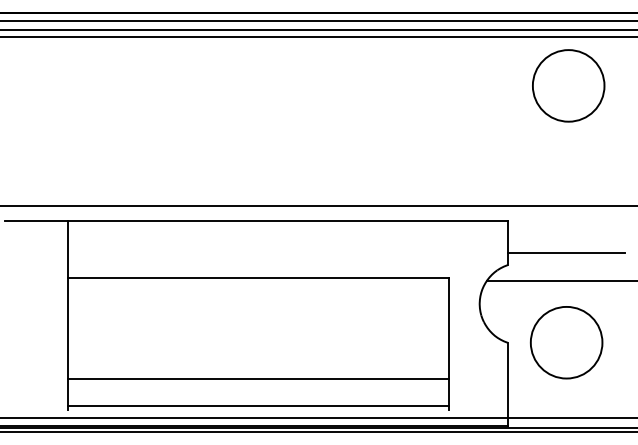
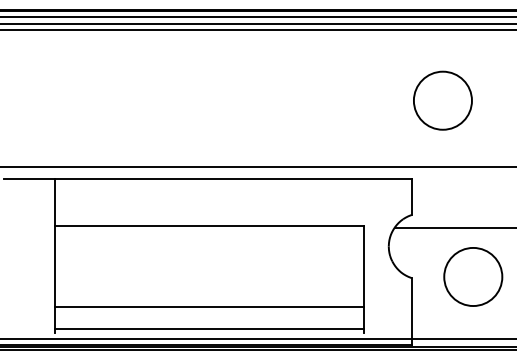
circle: (568, 85) -> (442, 100), moved
line: (565, 253) -> (458, 205), removed
circle: (566, 342) -> (473, 276), moved

